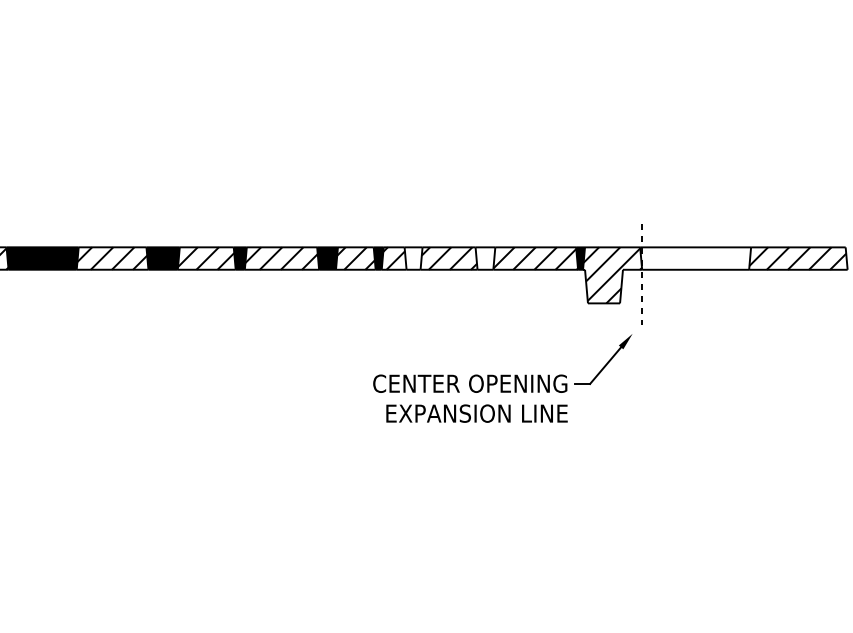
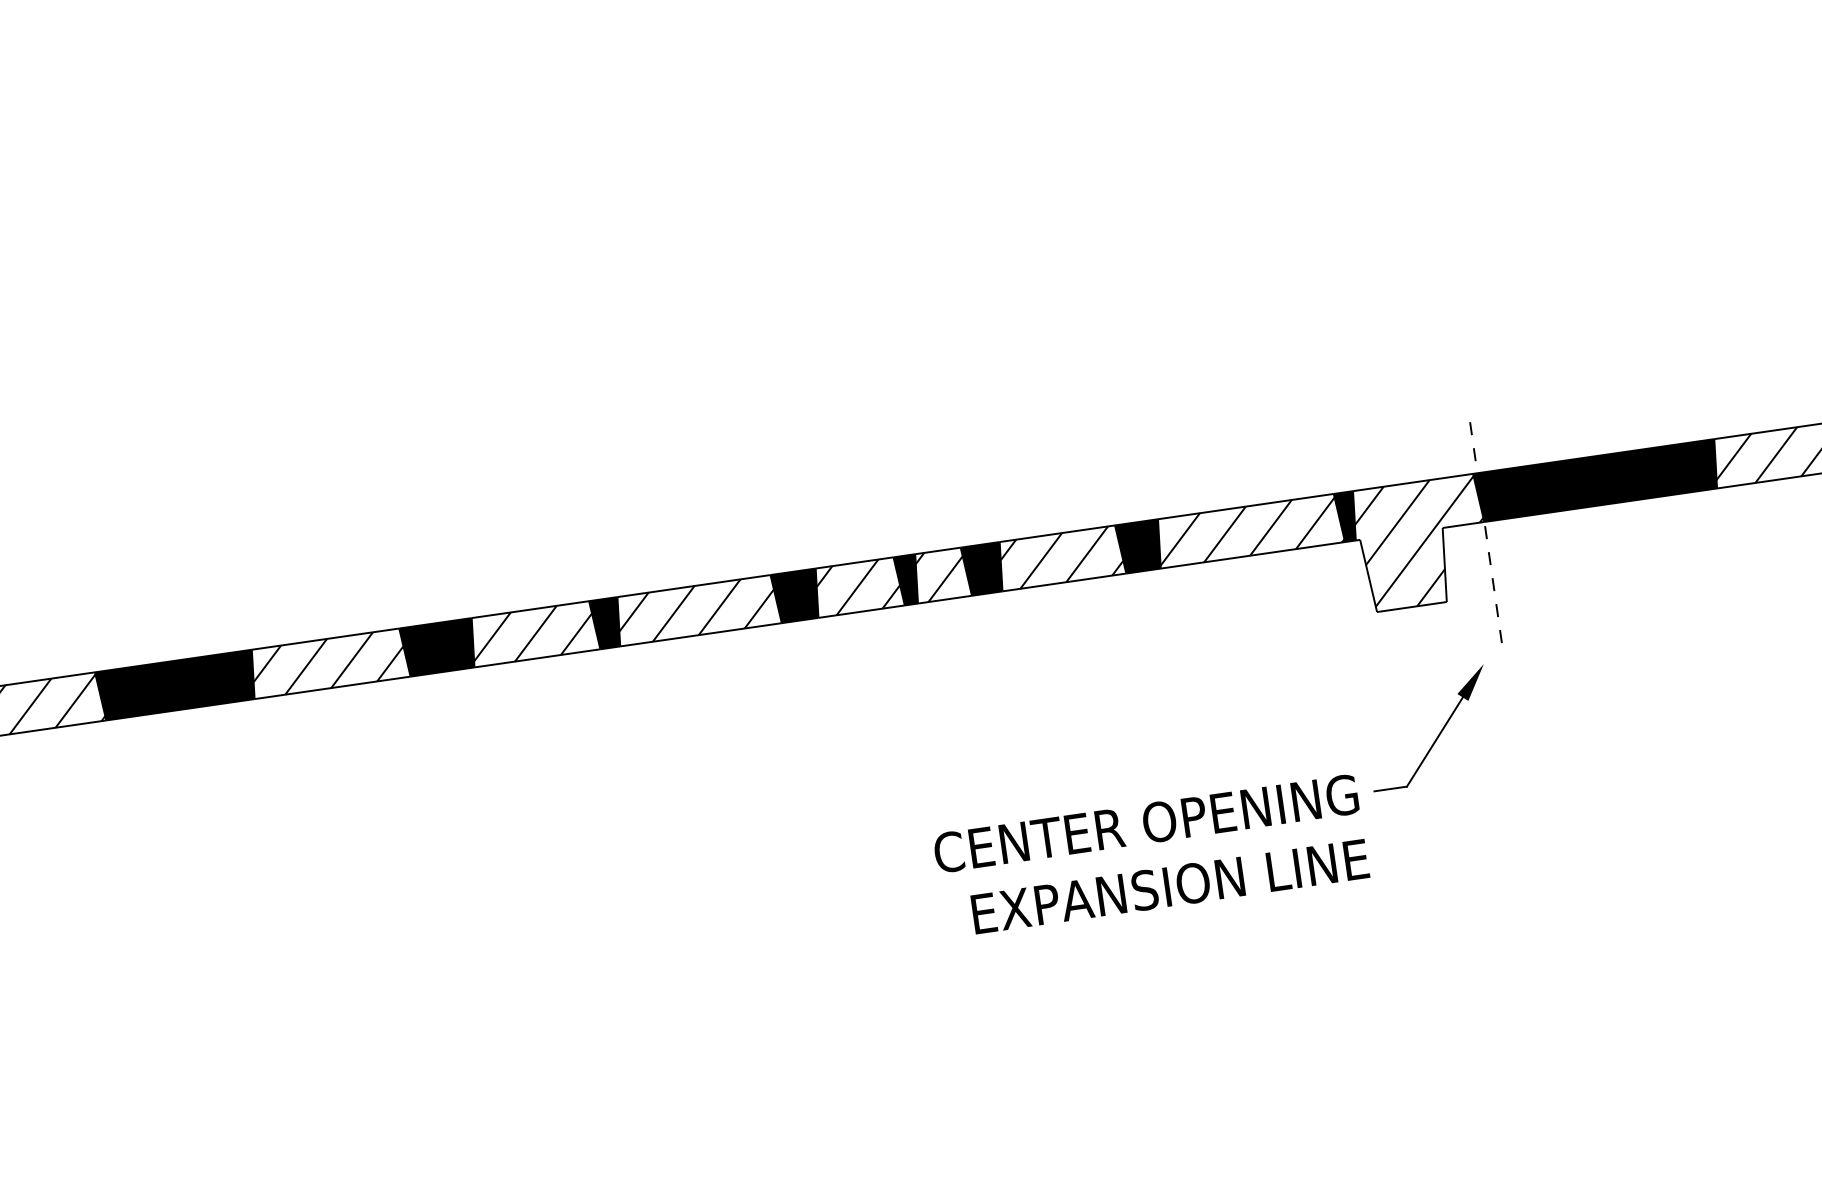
fill: (413, 258) -> (983, 569), added
fill: (485, 258) -> (1140, 546), added
fill: (695, 258) -> (1596, 480), added

